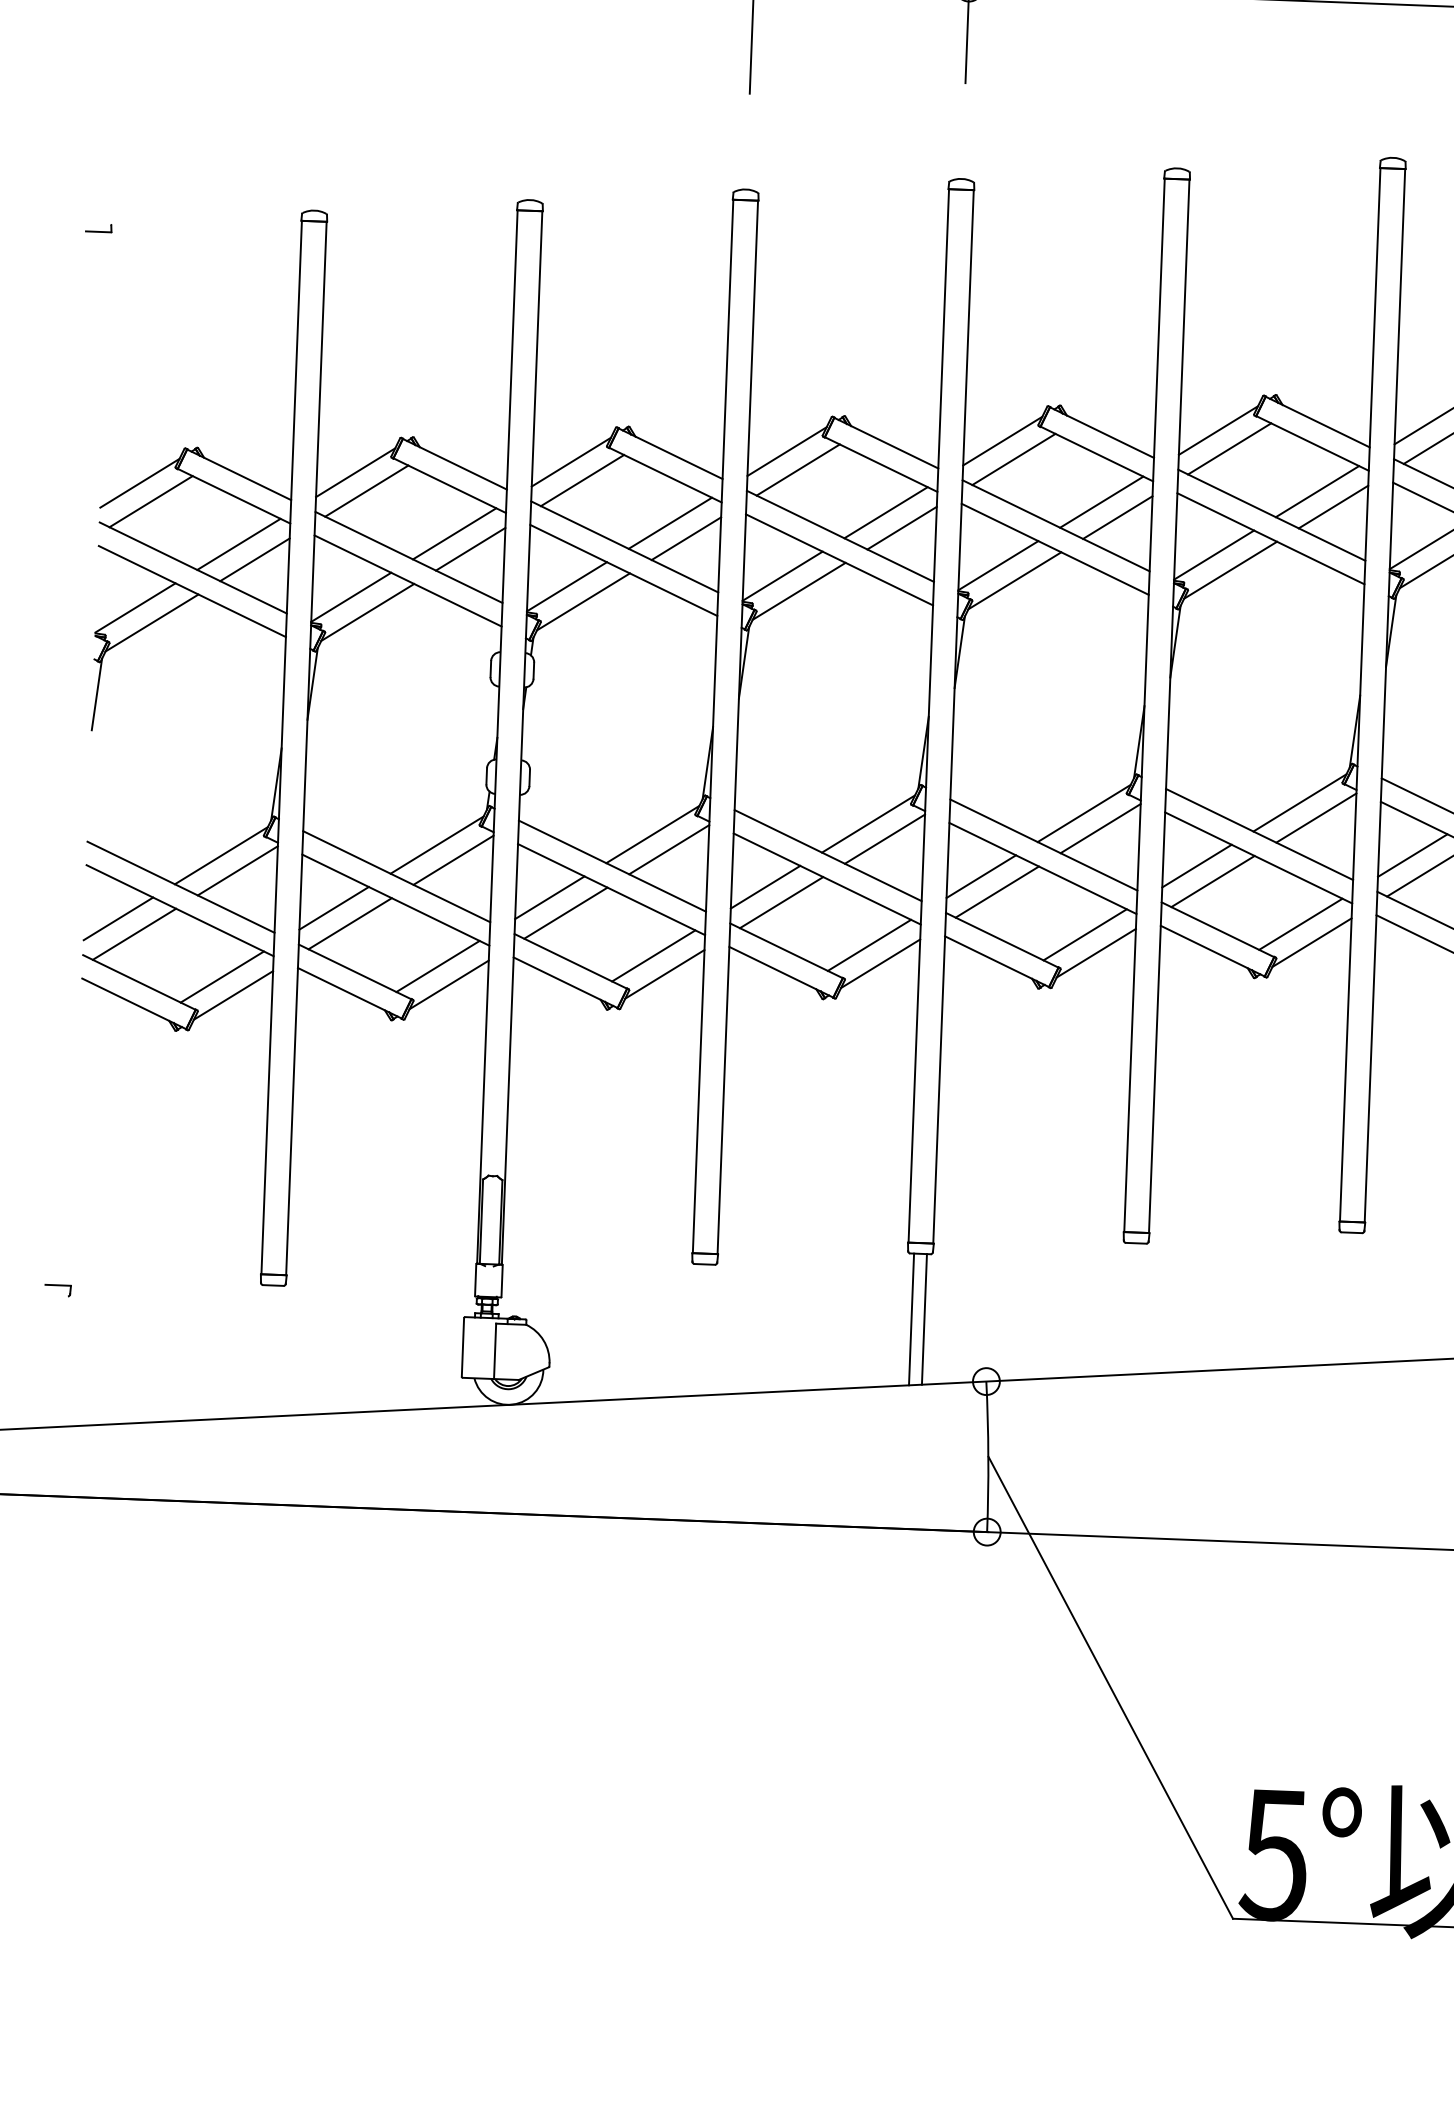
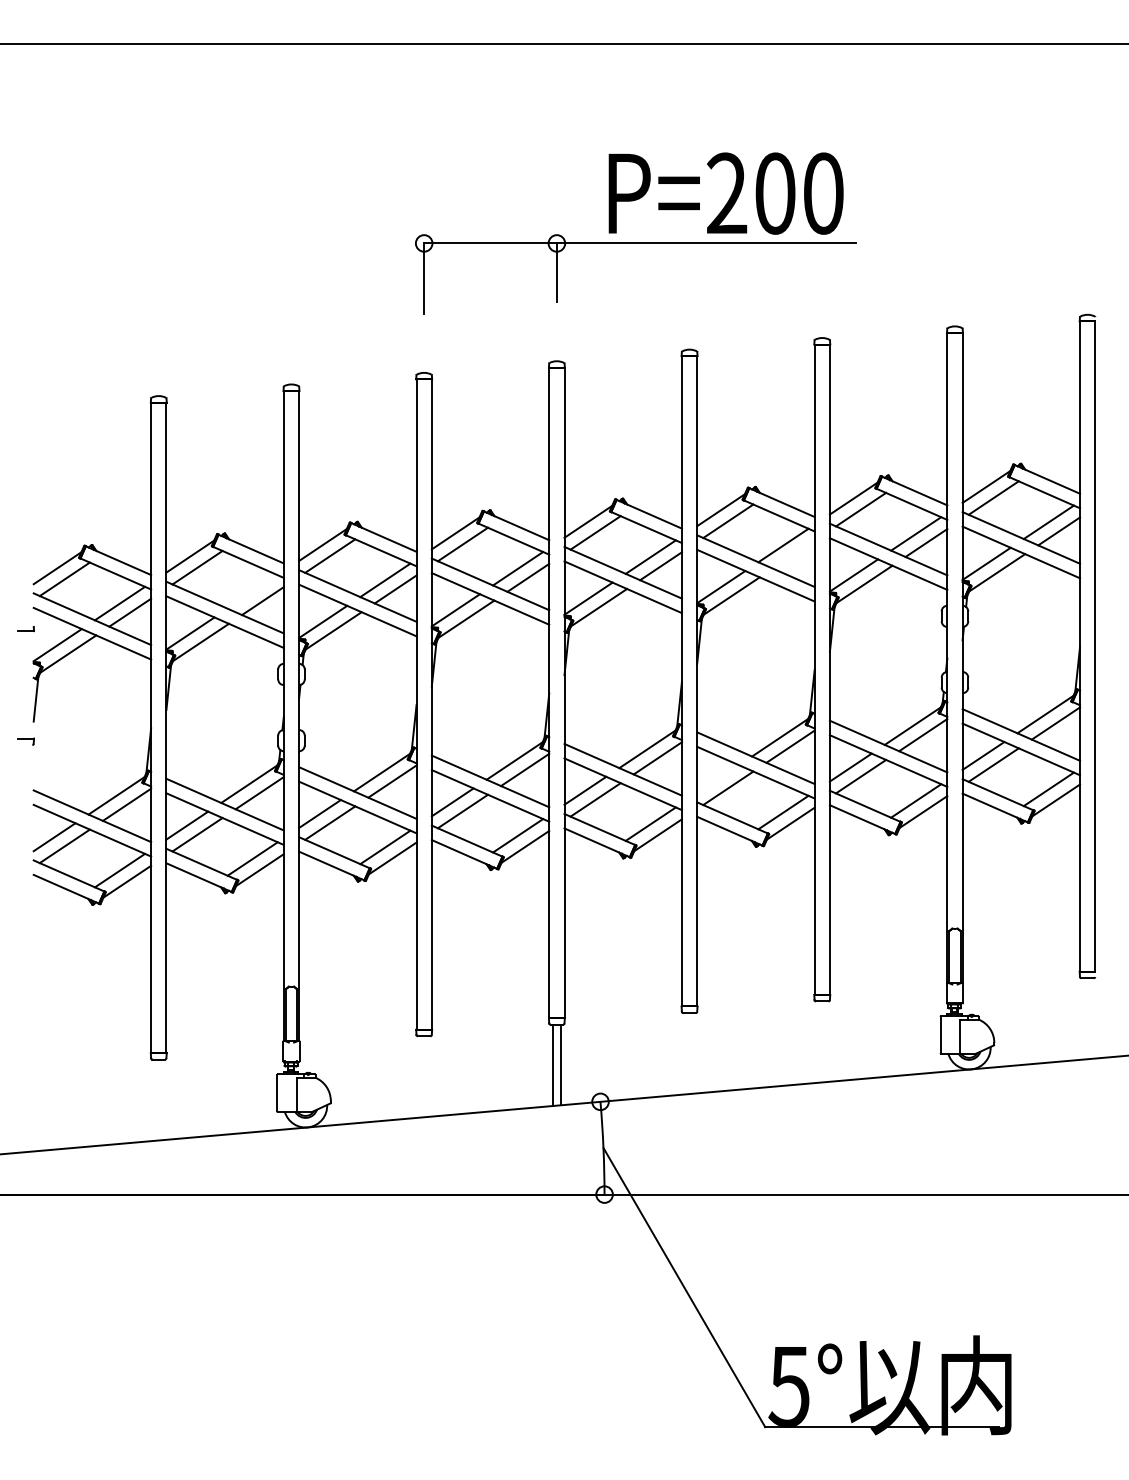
part: (97, 227) -> (25, 628), moved
line: (1333, 506) -> (793, 554), removed
line: (454, 533) -> (252, 591), removed
line: (1197, 866) -> (718, 779), removed
part: (56, 1290) -> (25, 741), moved

